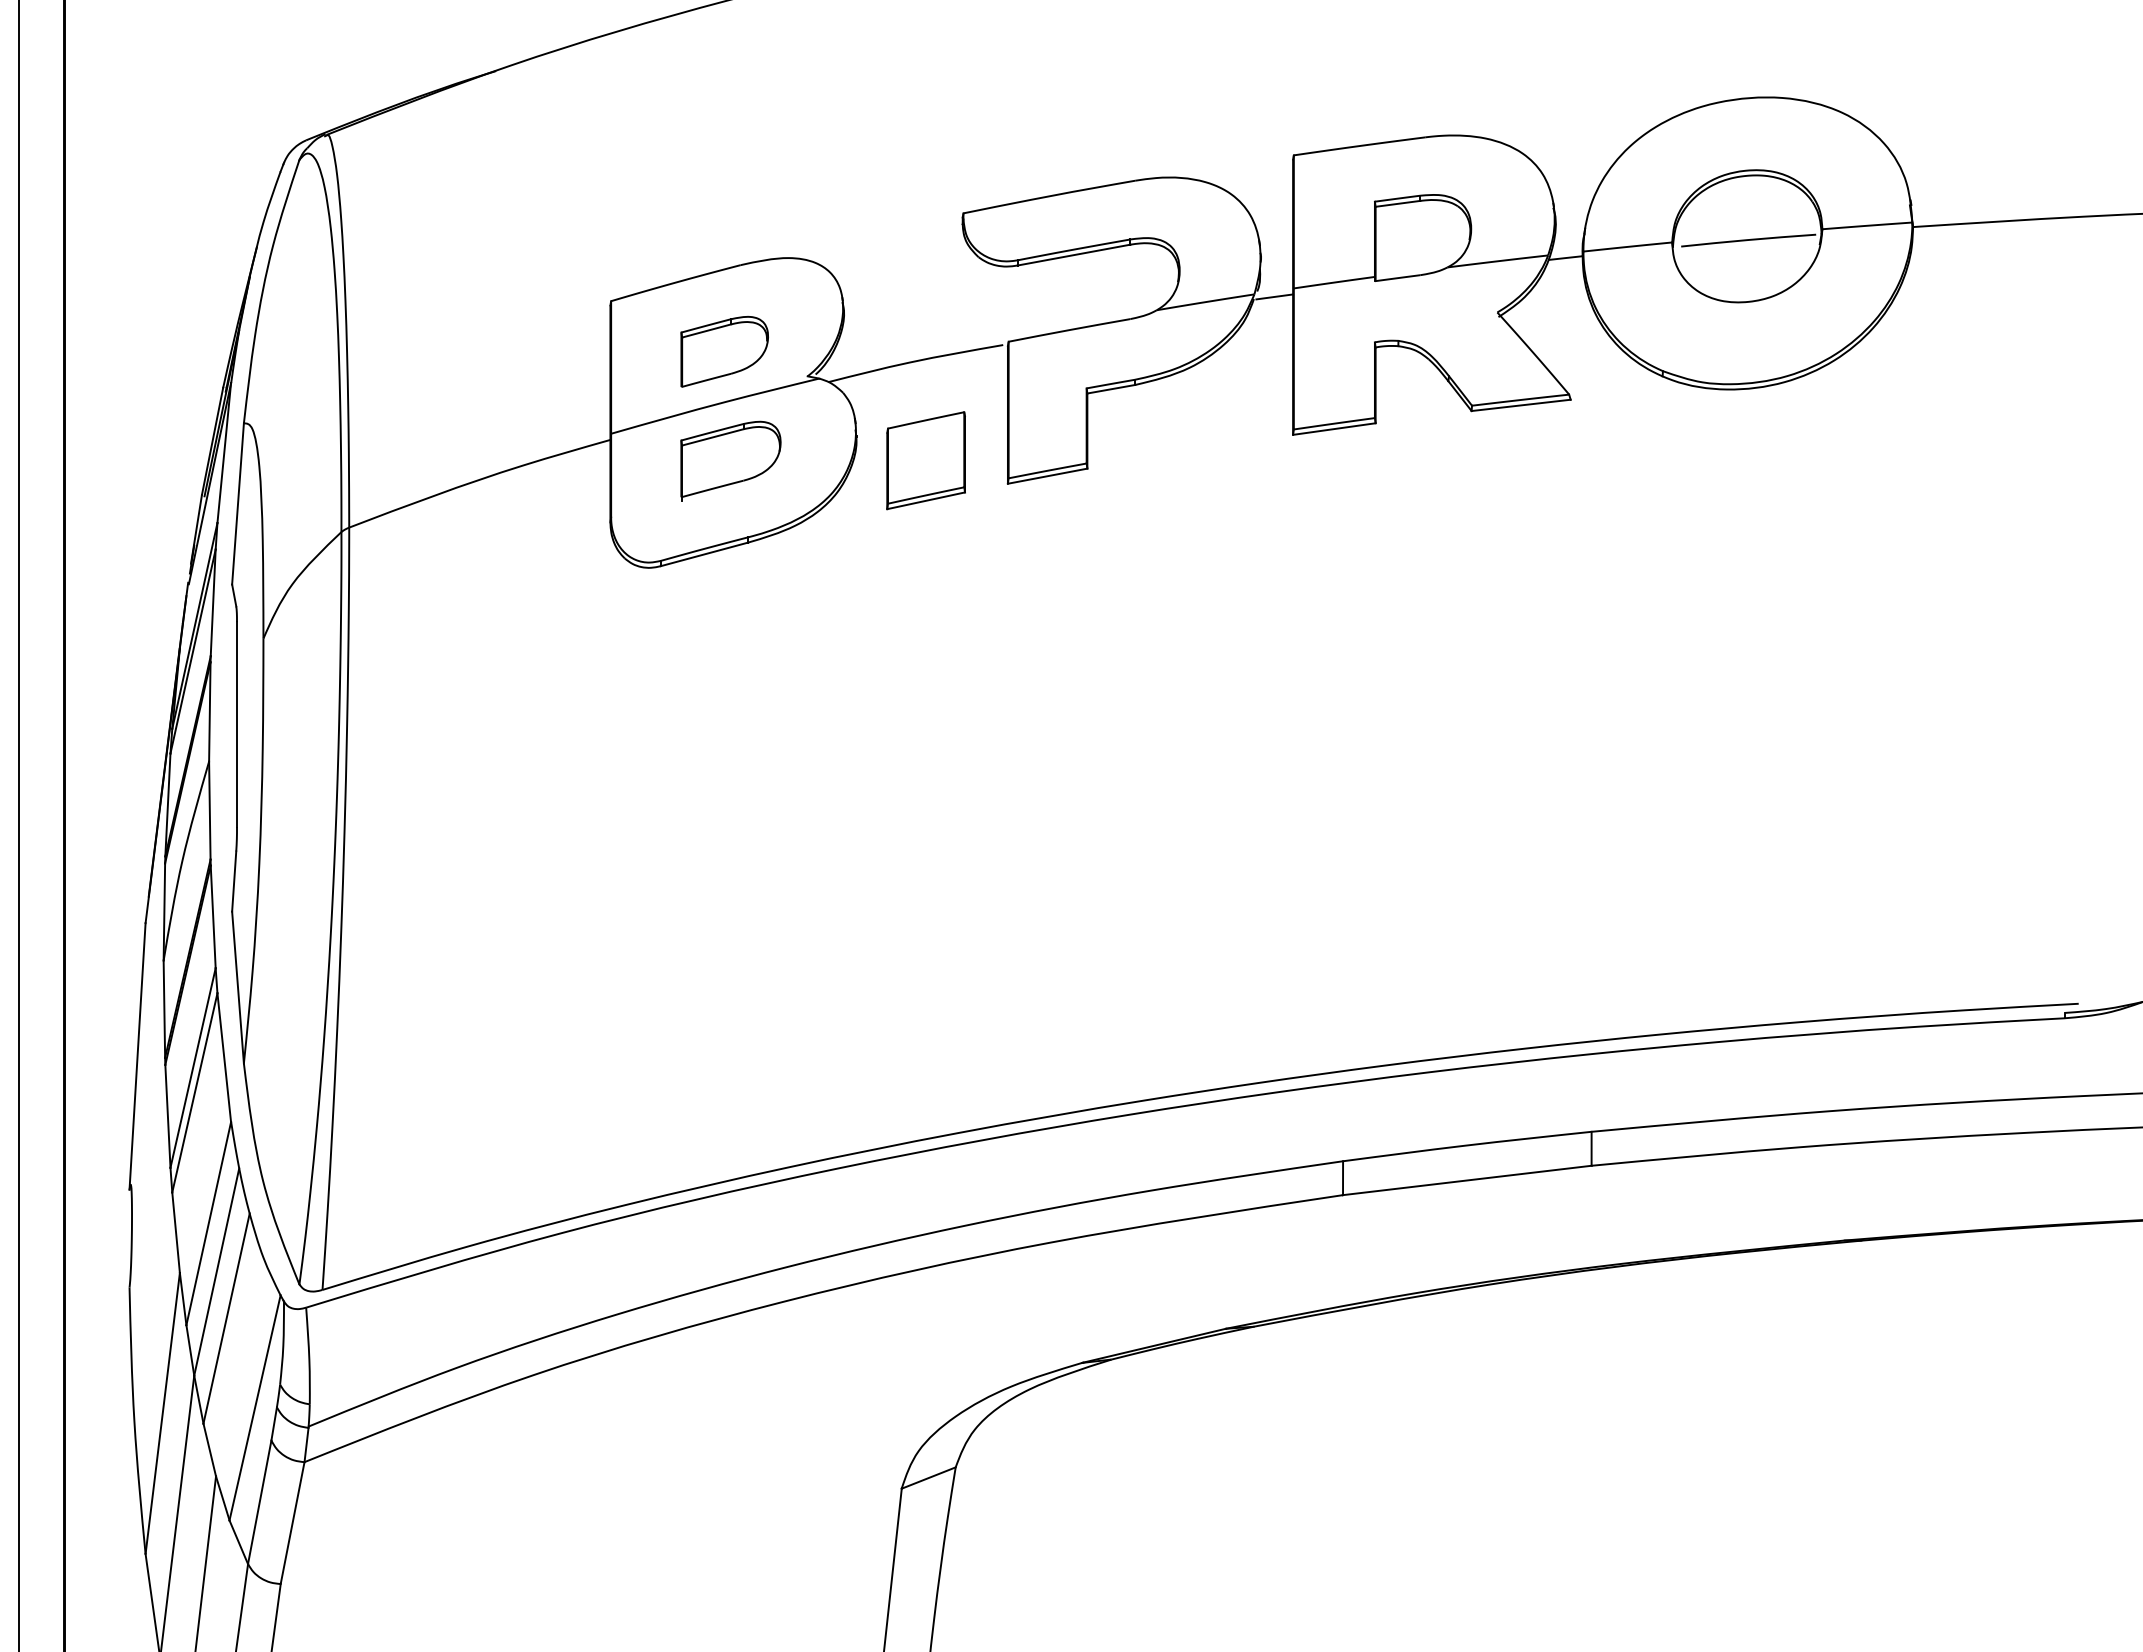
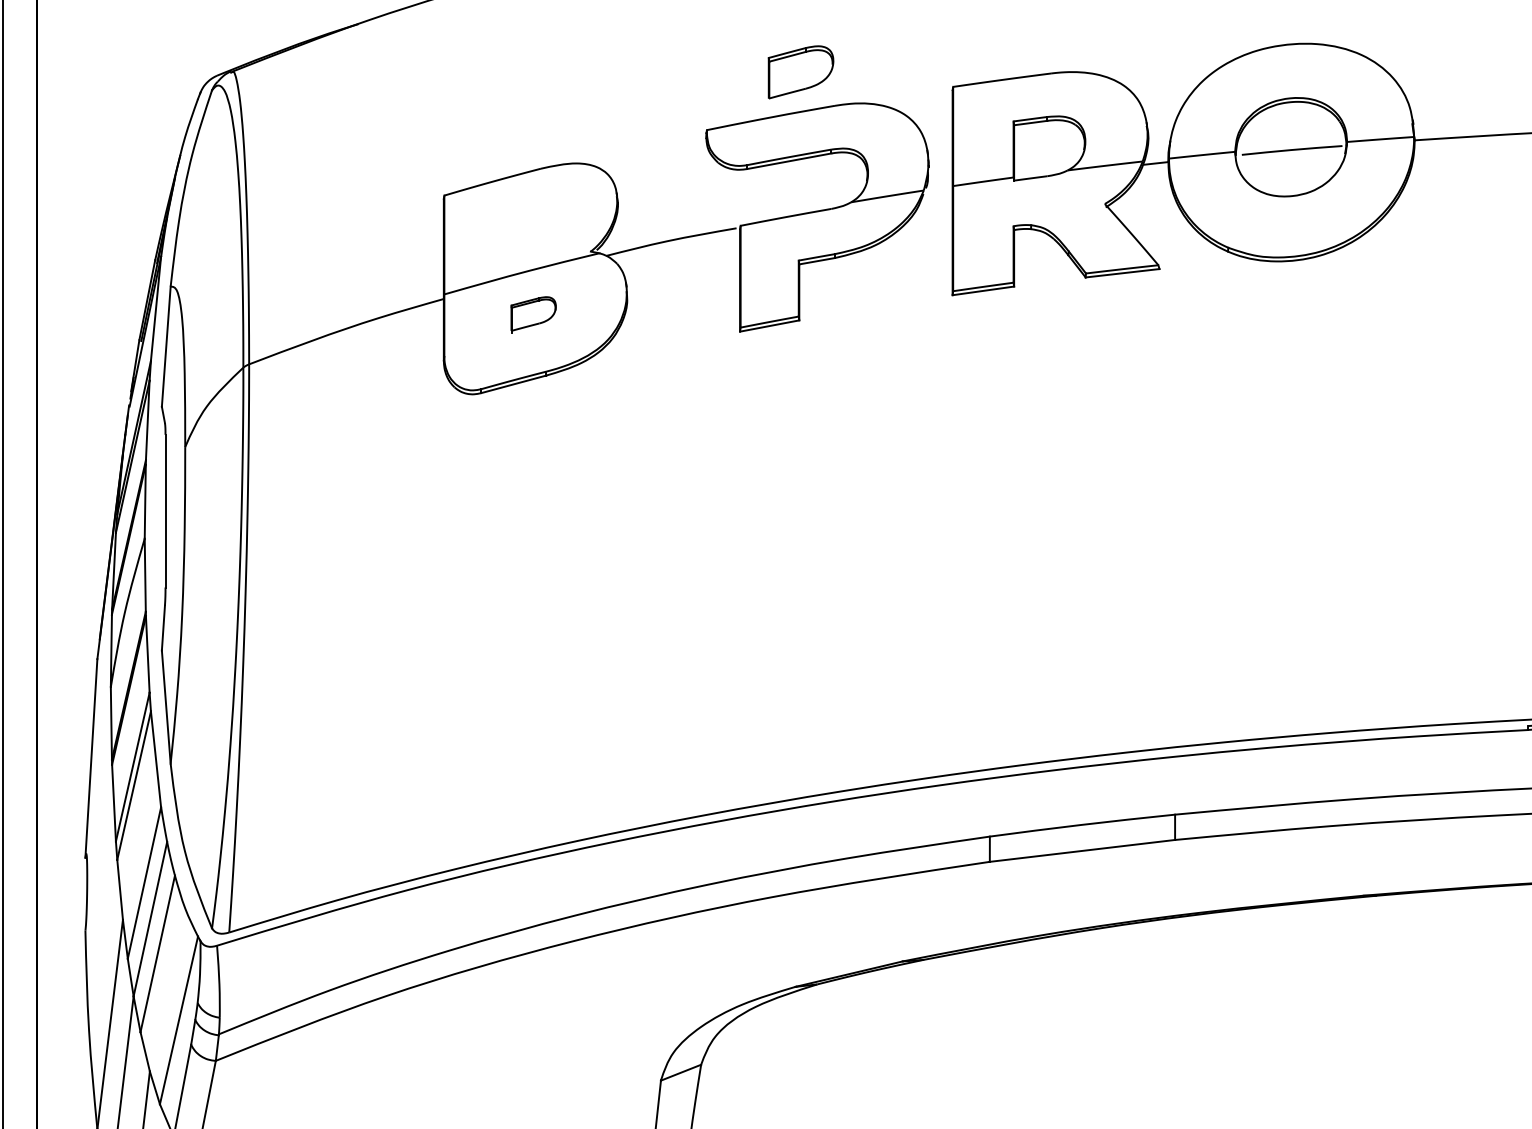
line: (1274, 296) -> (938, 192), removed
part: (724, 351) -> (800, 72), moved
part: (730, 460) -> (533, 314), size x0.6
part: (925, 460) -> (678, 314), removed

